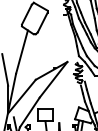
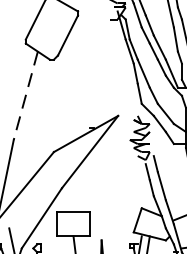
line: (22, 52) -> (26, 96), solid -> dashed

